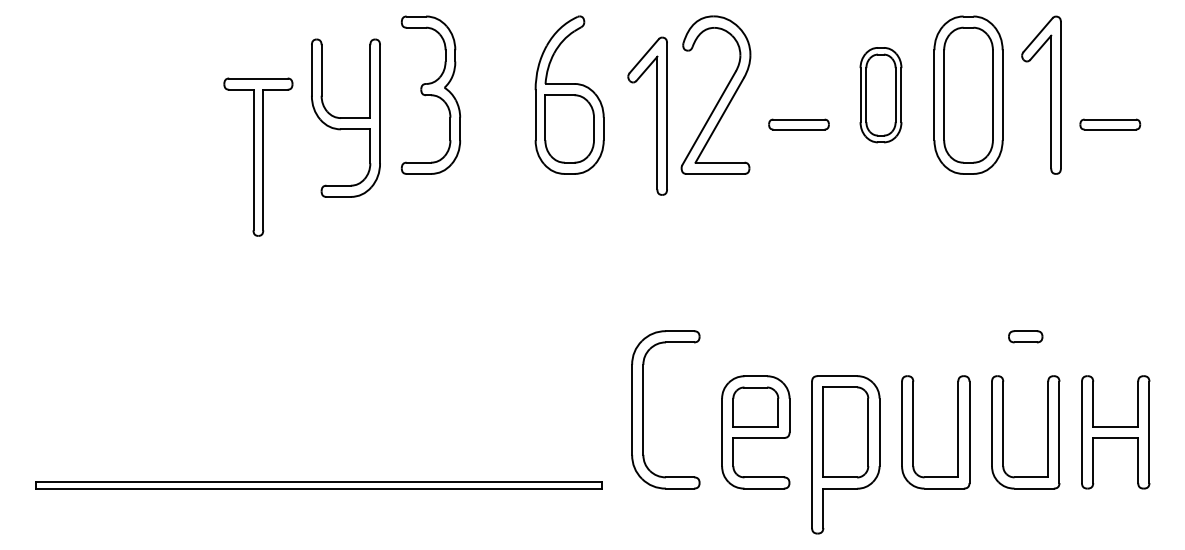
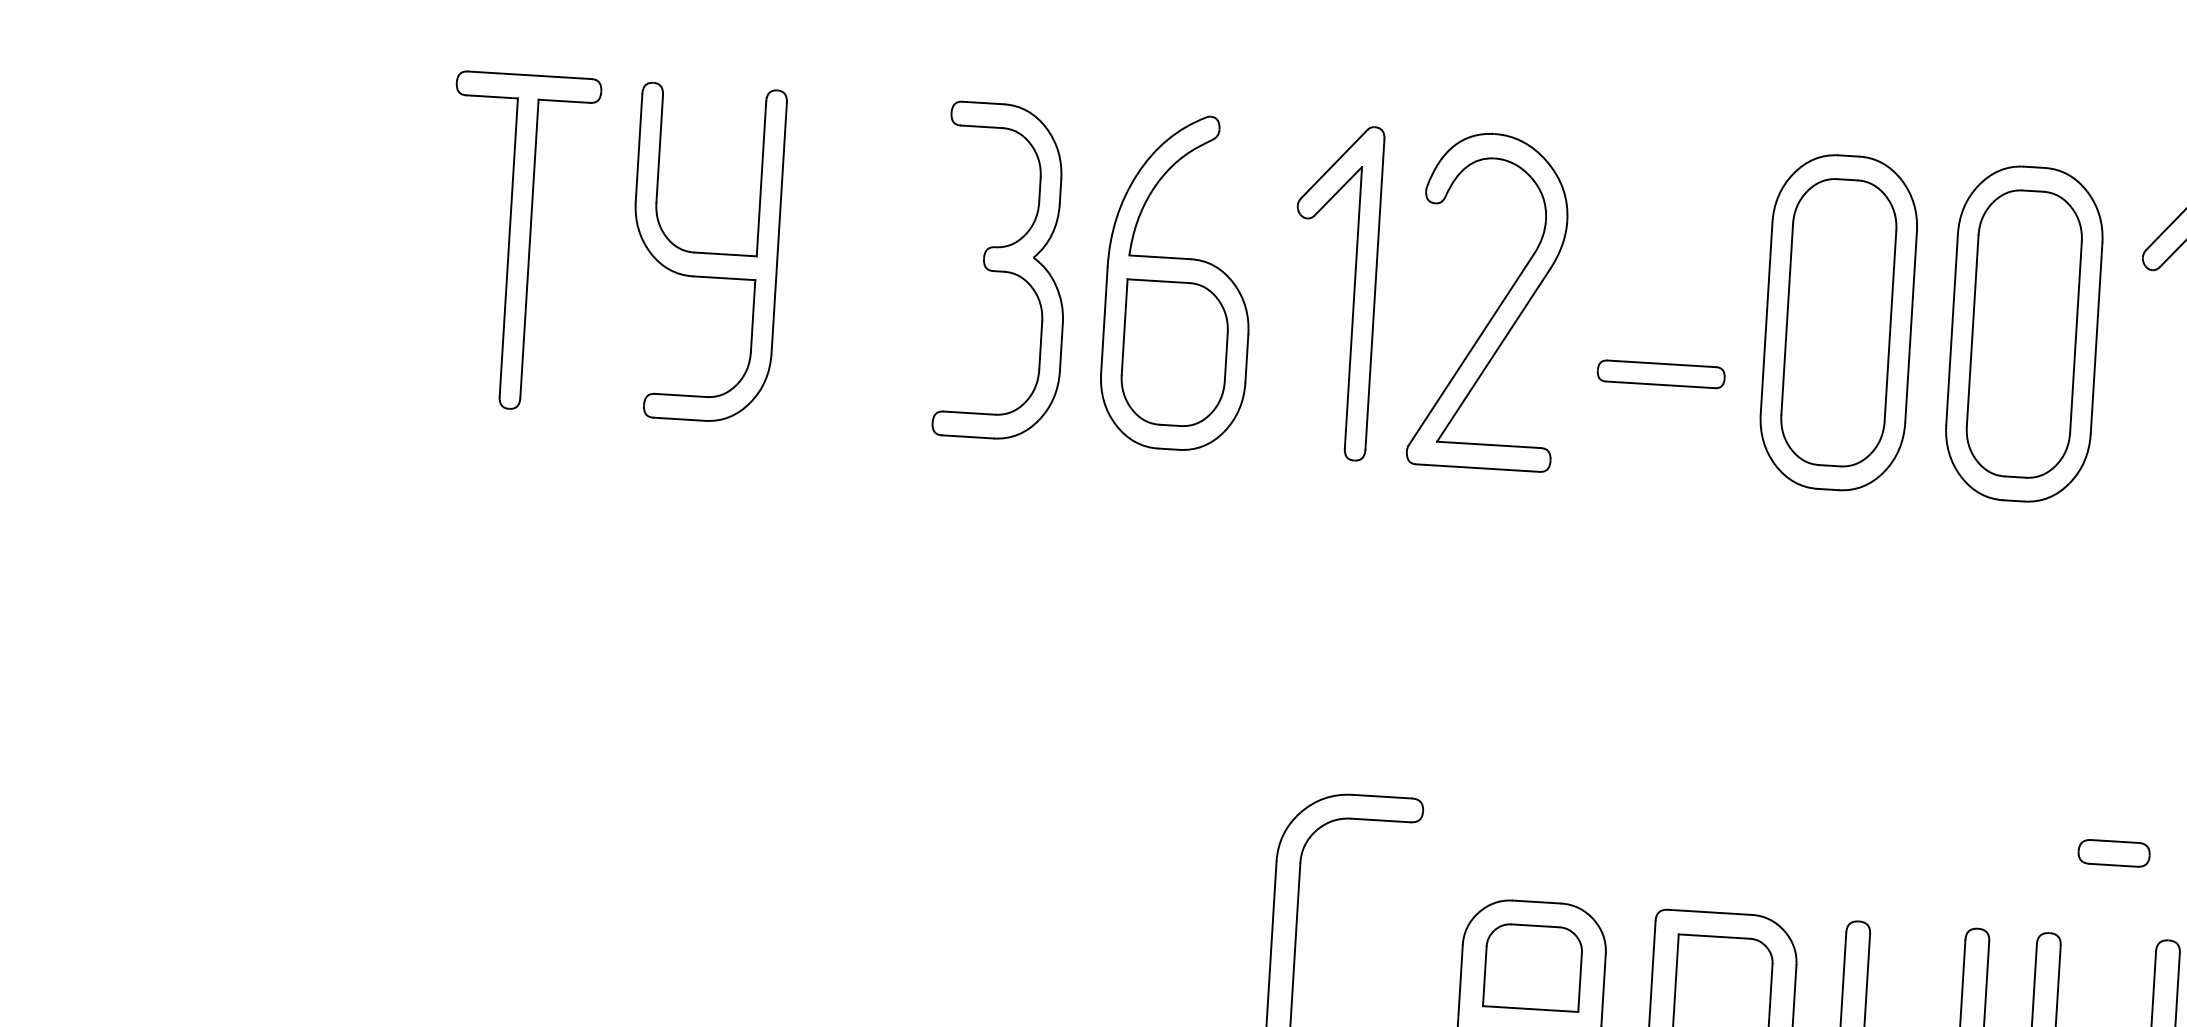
part: (431, 94) -> (1005, 270), moved
part: (880, 94) -> (1837, 321), size x1.67
part: (656, 115) -> (1352, 291), moved
part: (345, 117) -> (704, 251), moved
part: (258, 156) -> (519, 240), moved

